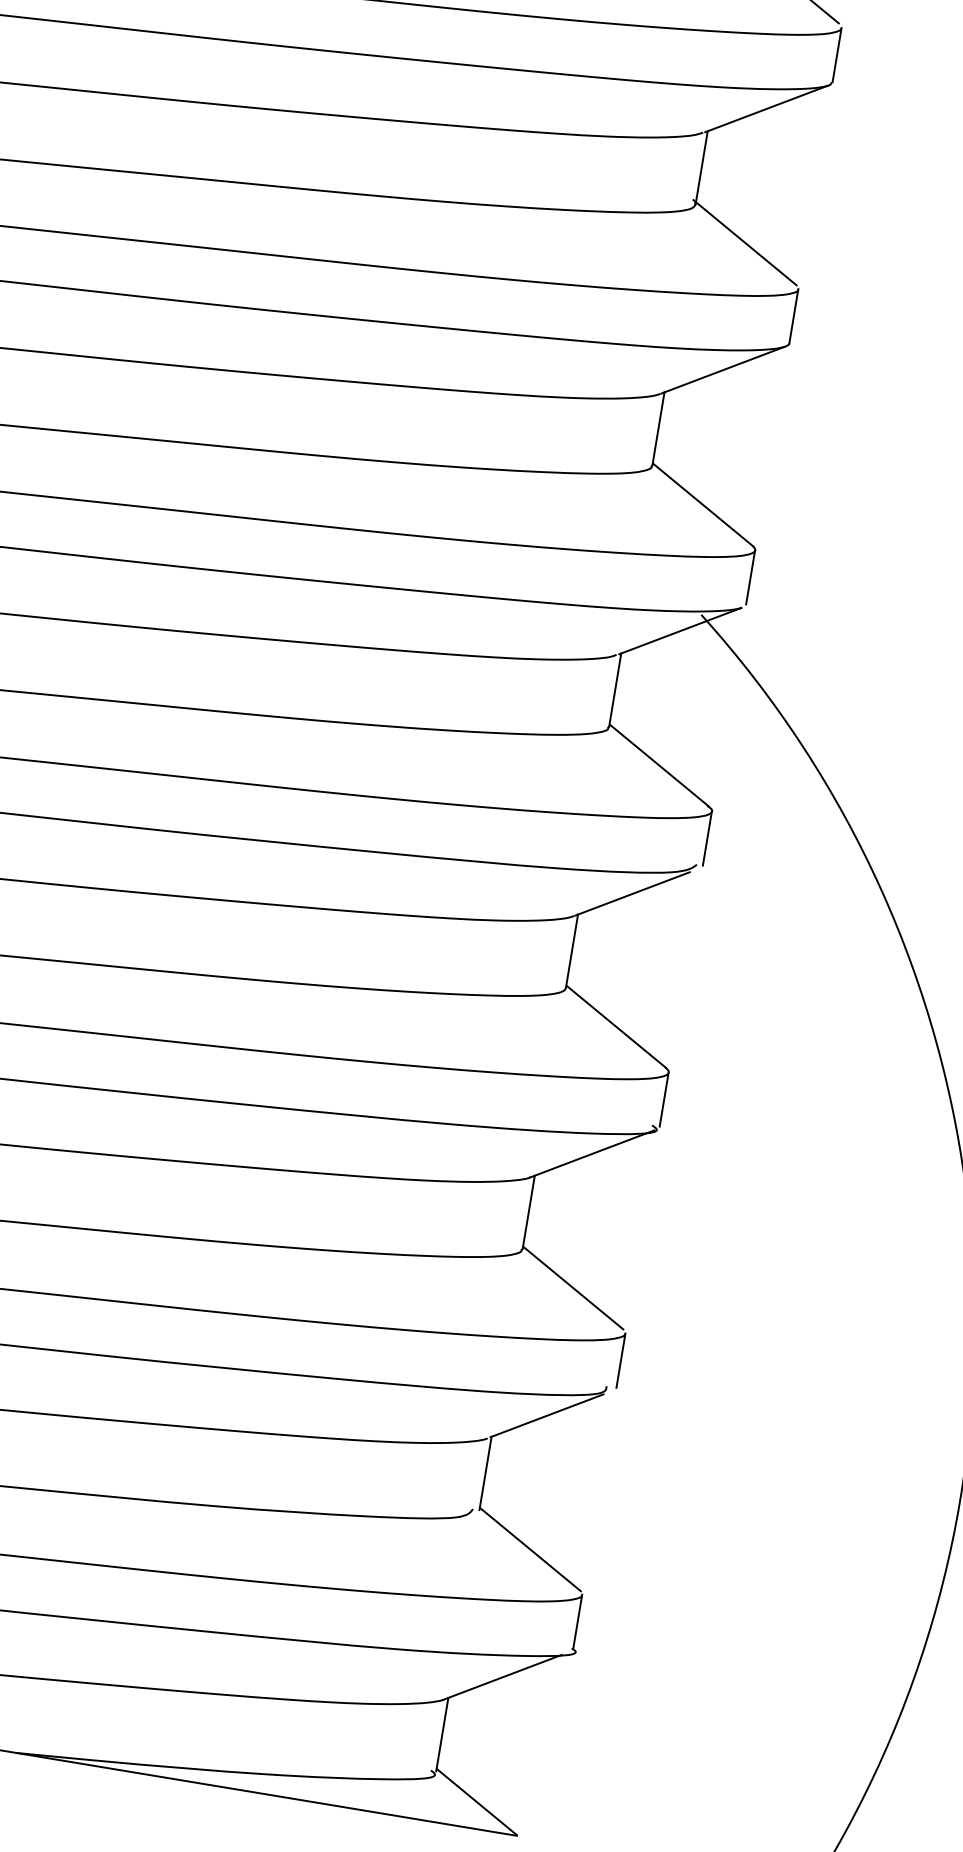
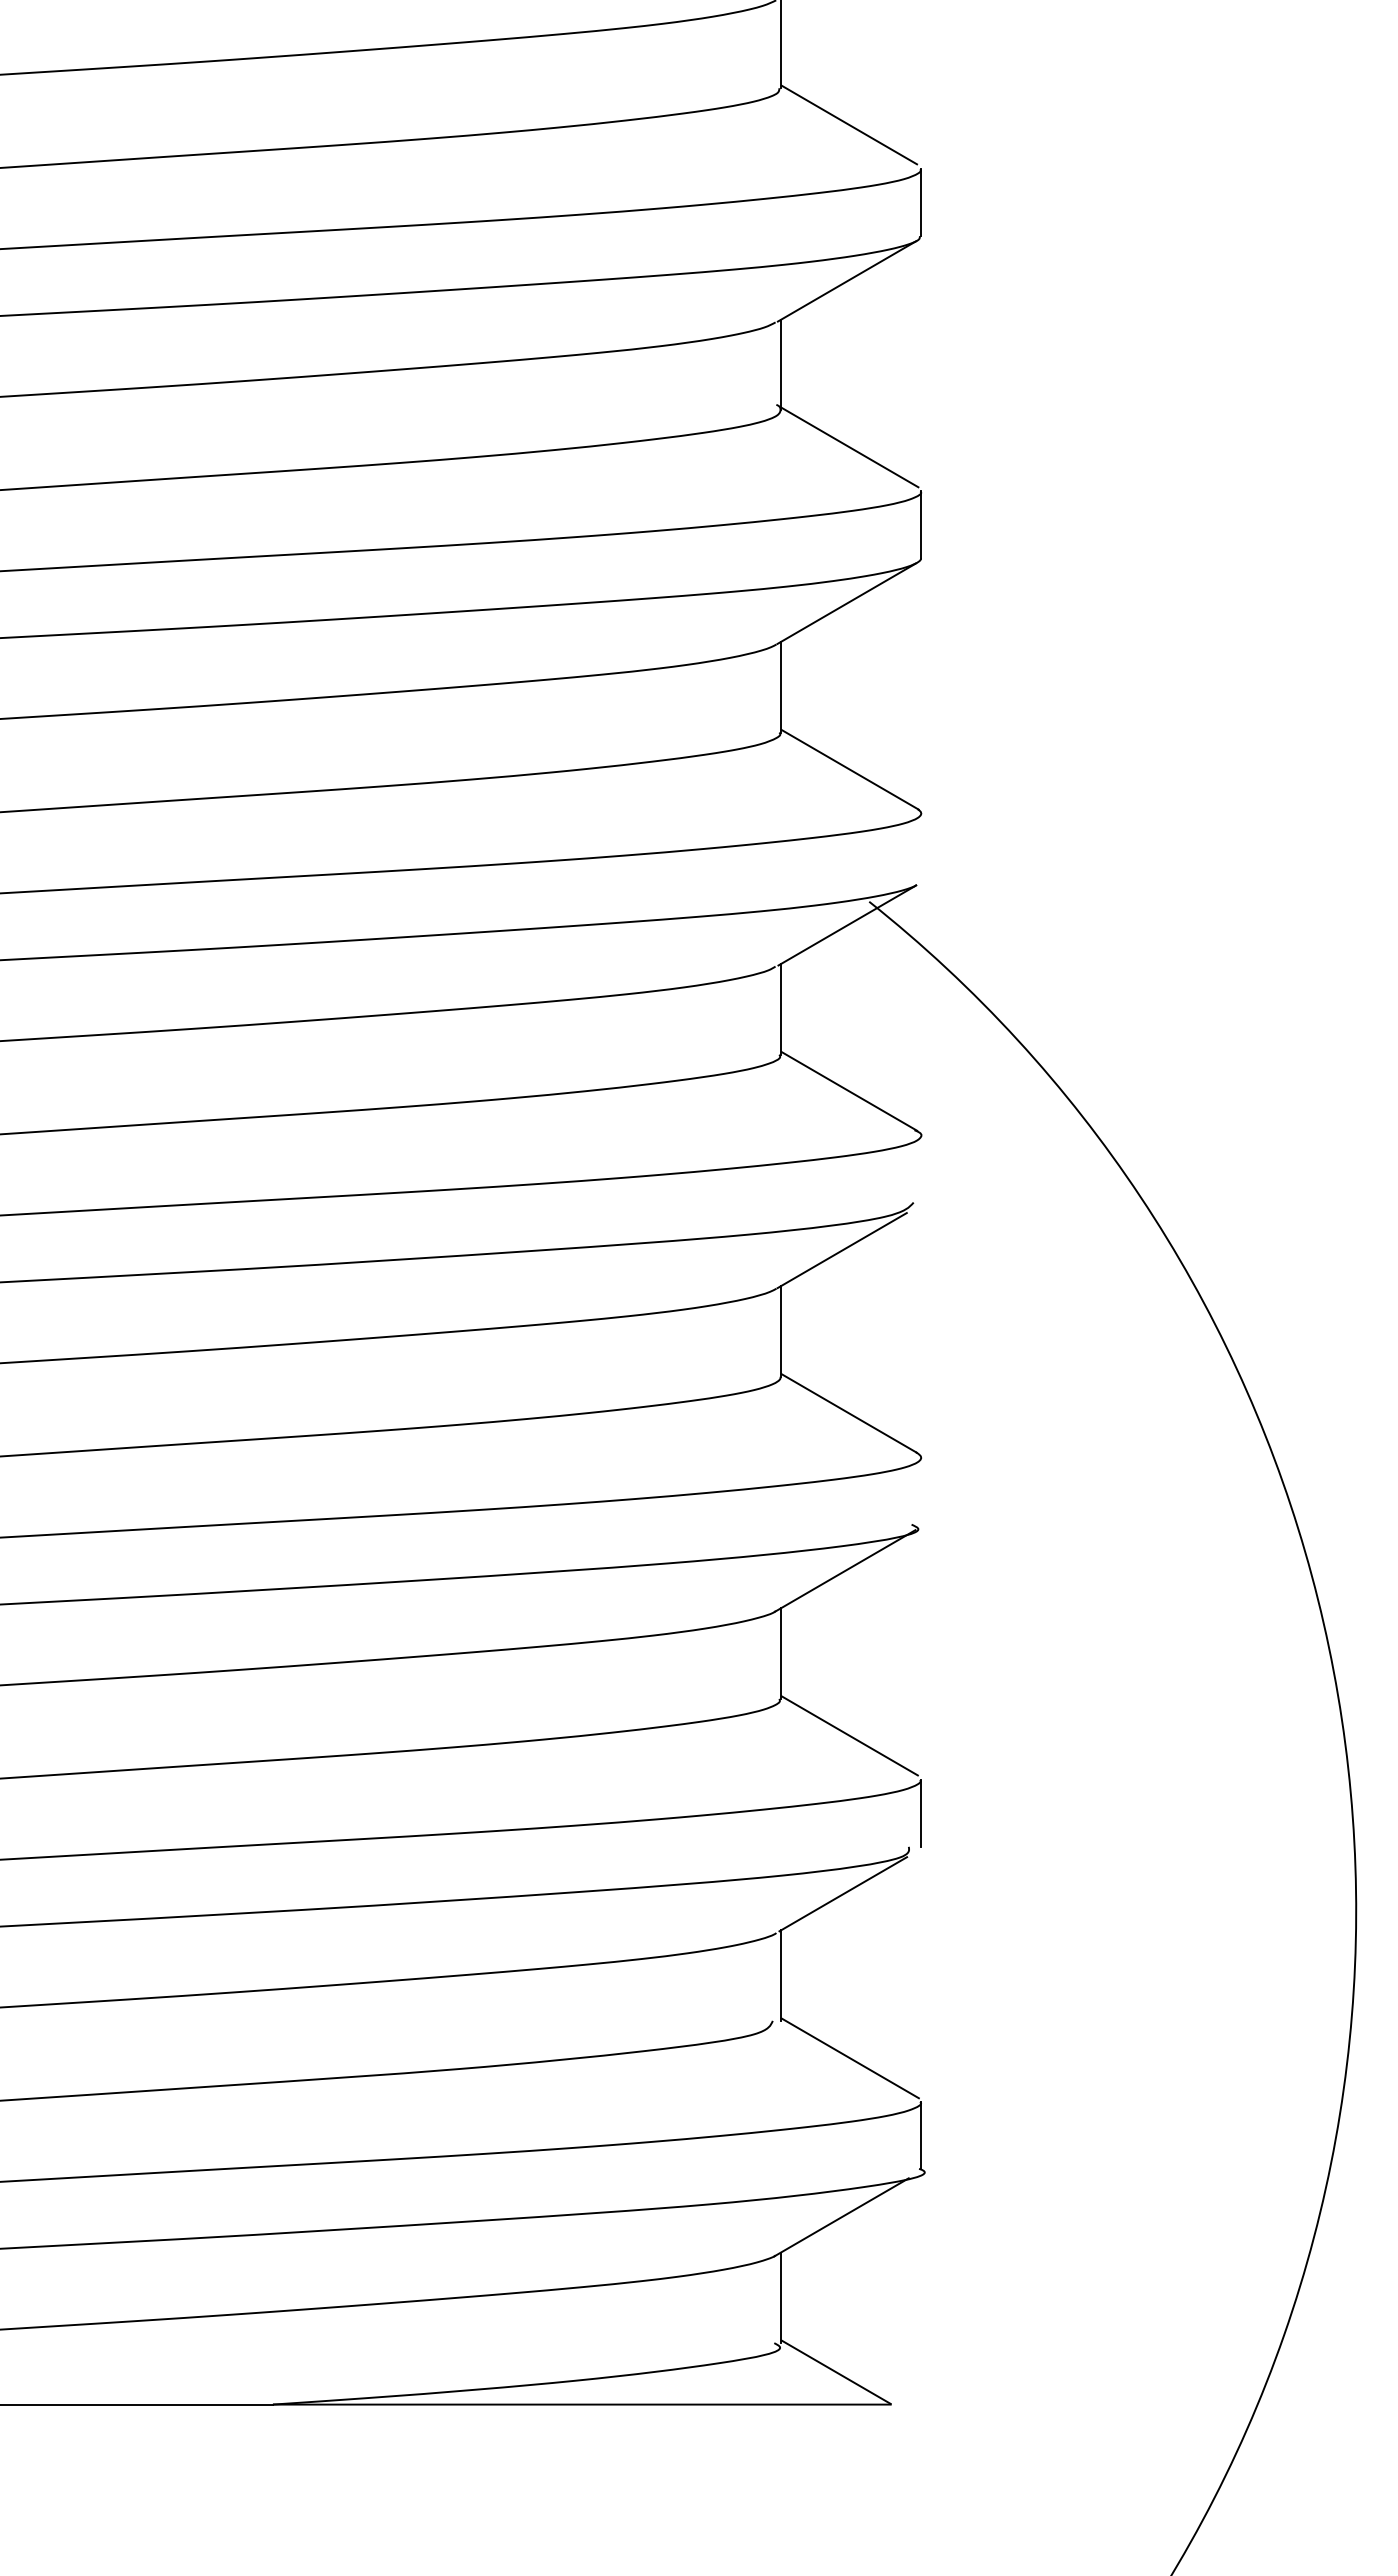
line: (751, 577) -> (921, 846), removed
line: (707, 838) -> (921, 1168), removed
line: (664, 1099) -> (921, 1490), removed

